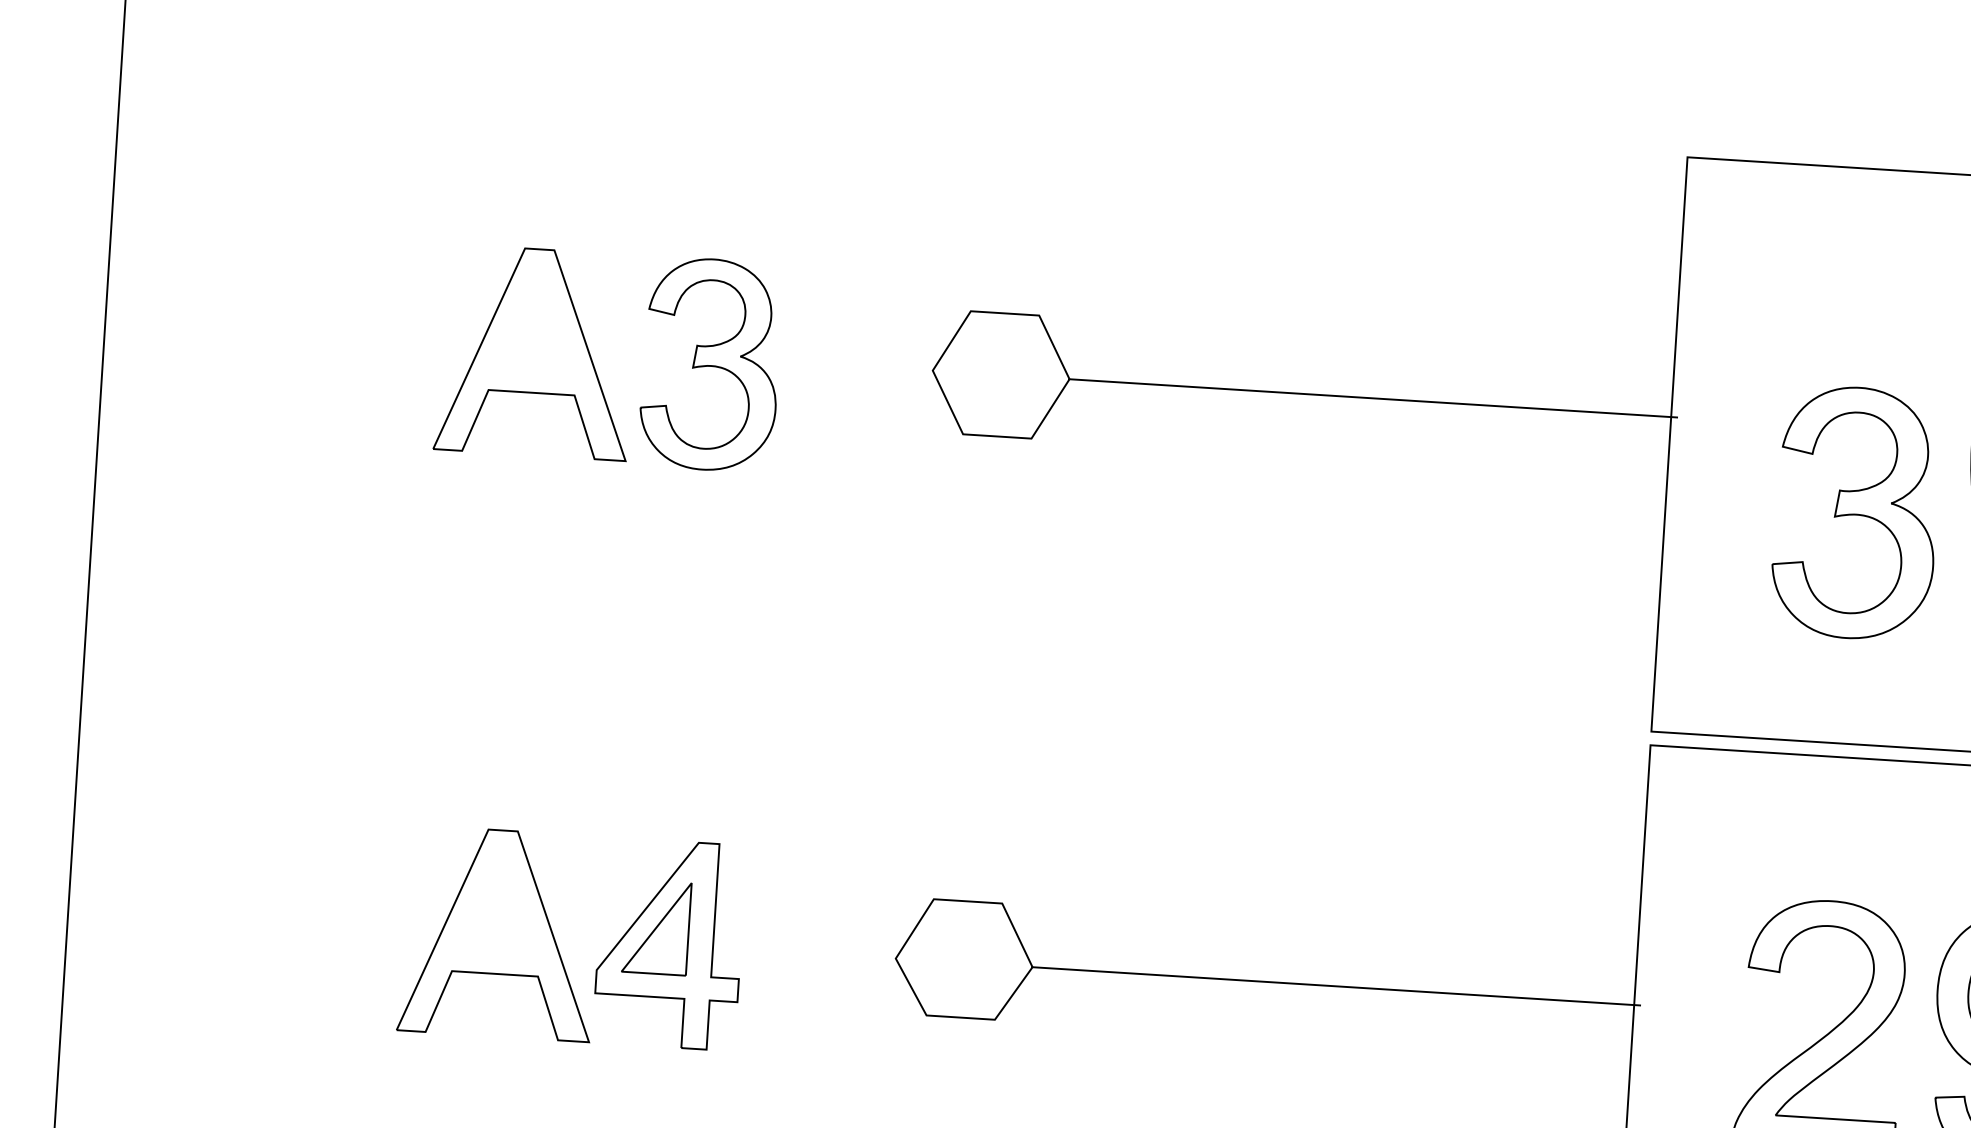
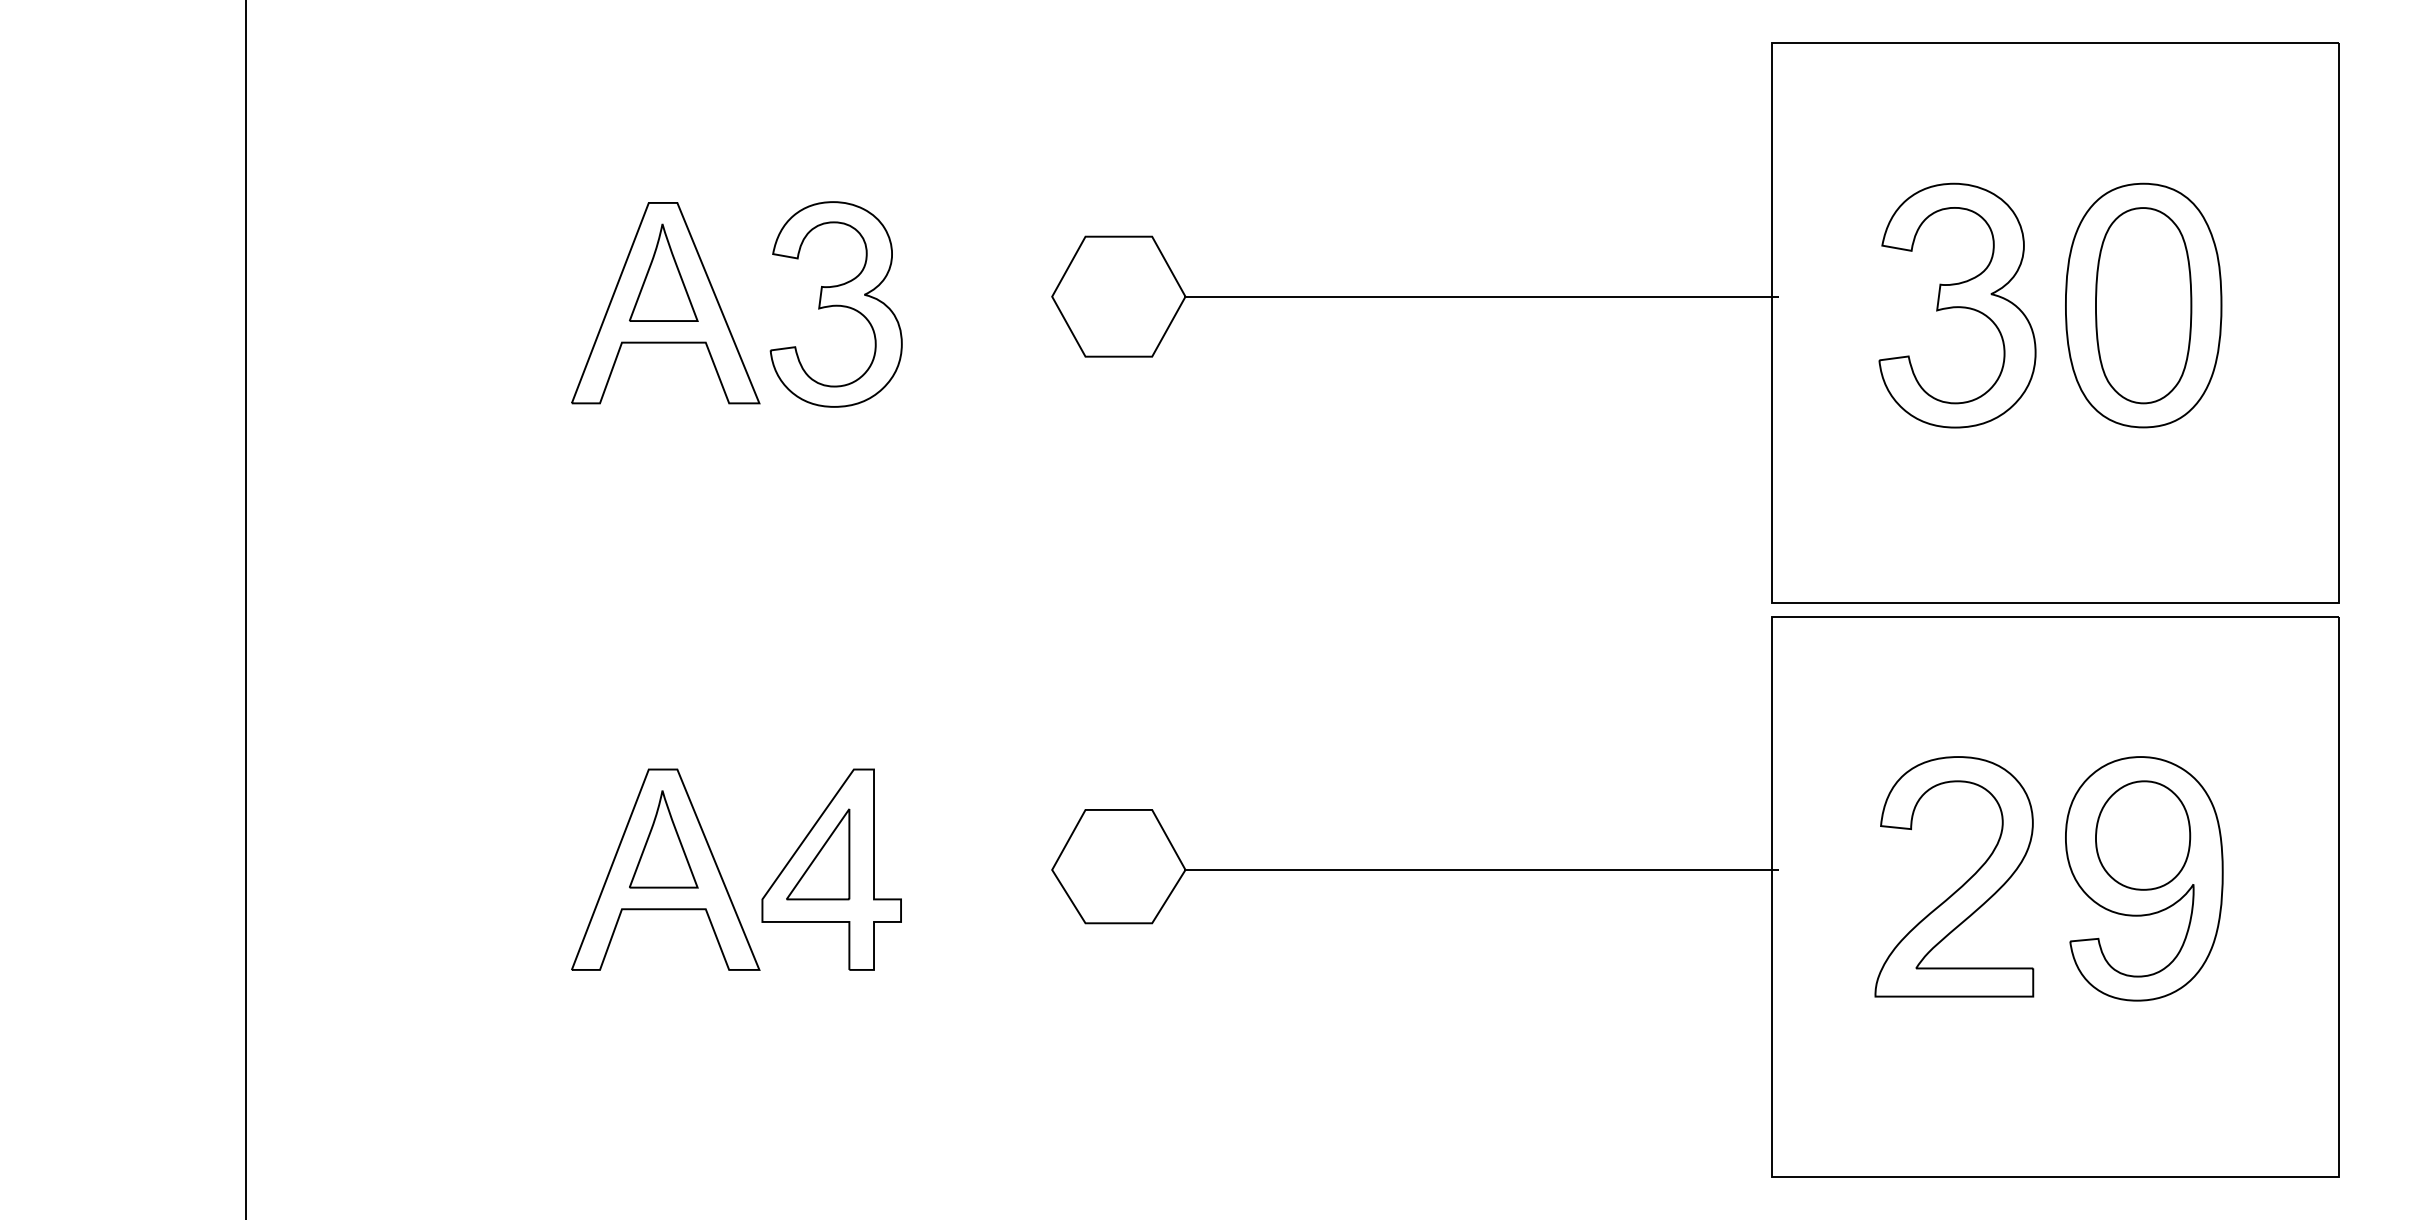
part: (535, 320) -> (663, 272), added
part: (1856, 512) -> (1957, 305), moved
part: (499, 902) -> (663, 839), added

